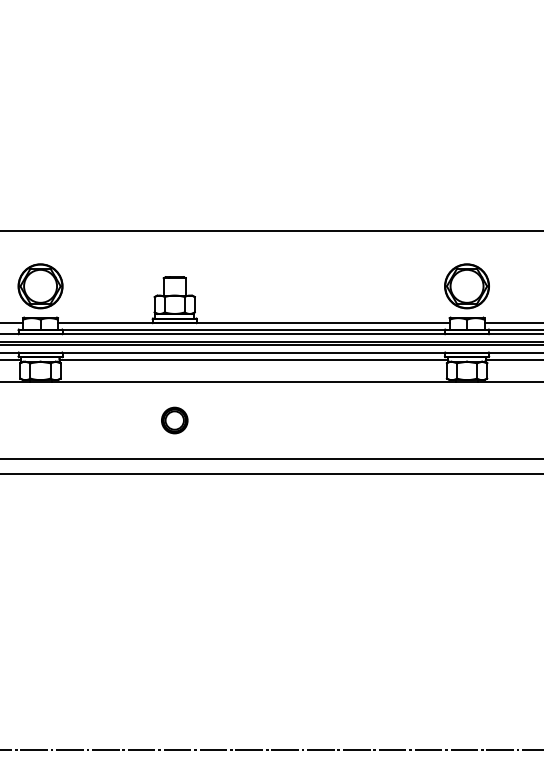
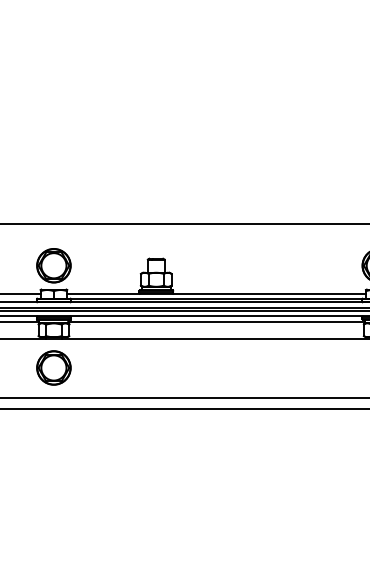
part: (40, 420) -> (53, 368), added
part: (174, 420) -> (156, 368), removed

